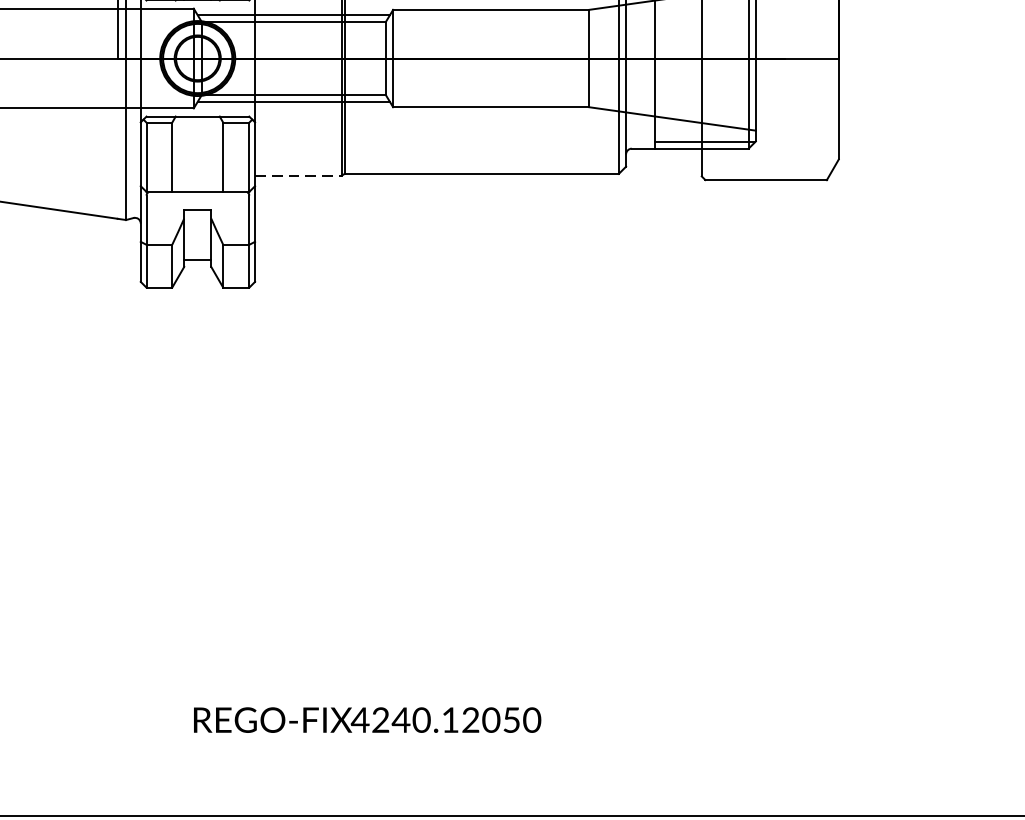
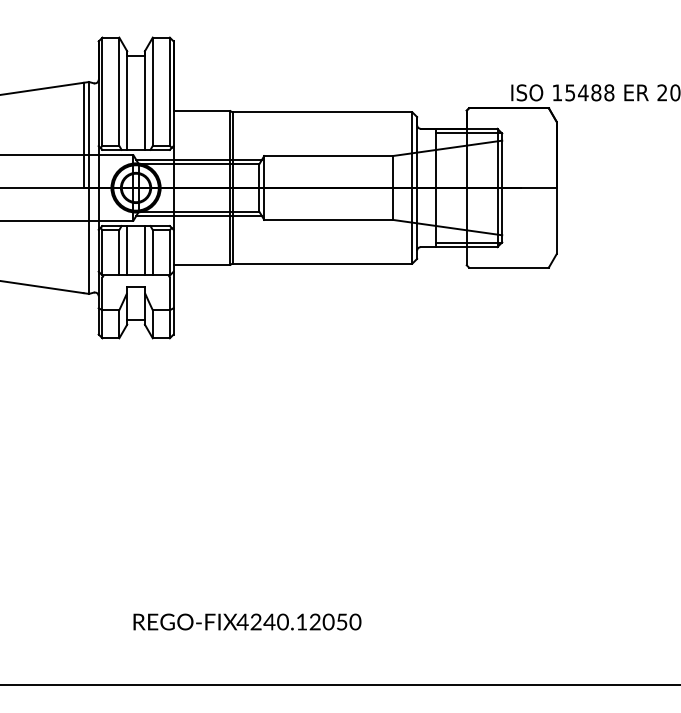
line: (184, 153) -> (127, 250), added
line: (210, 153) -> (144, 250), added
line: (299, 175) -> (202, 264), dashed -> solid

